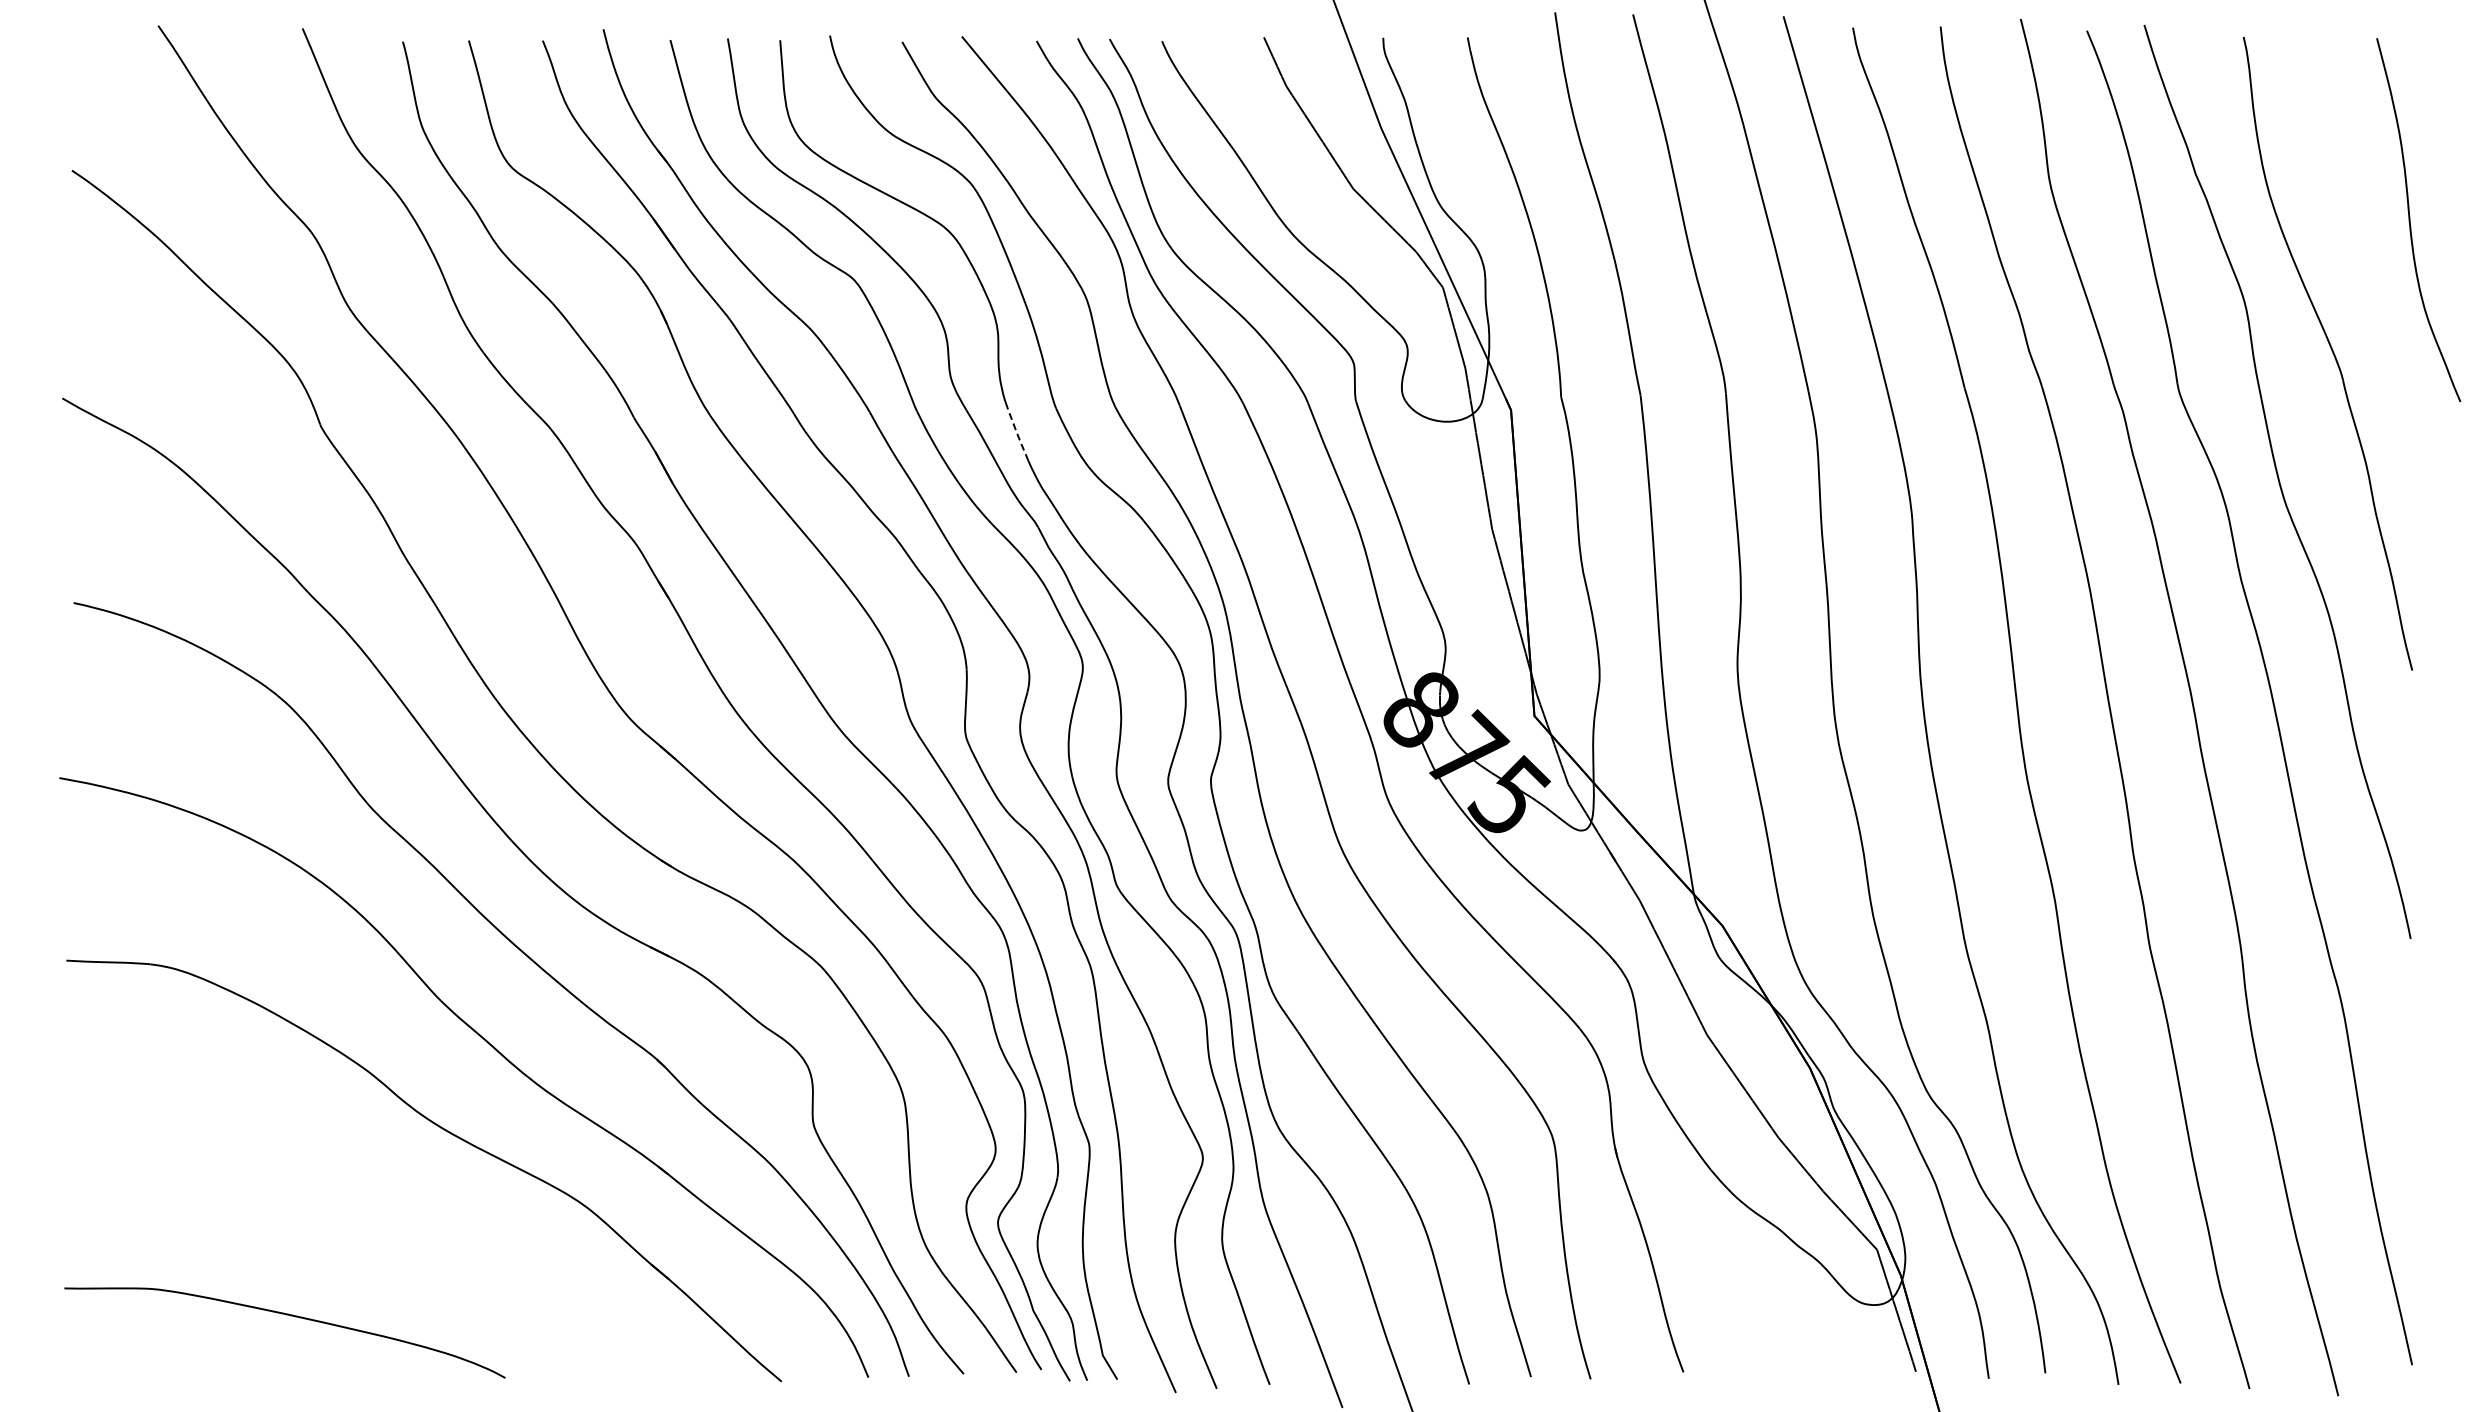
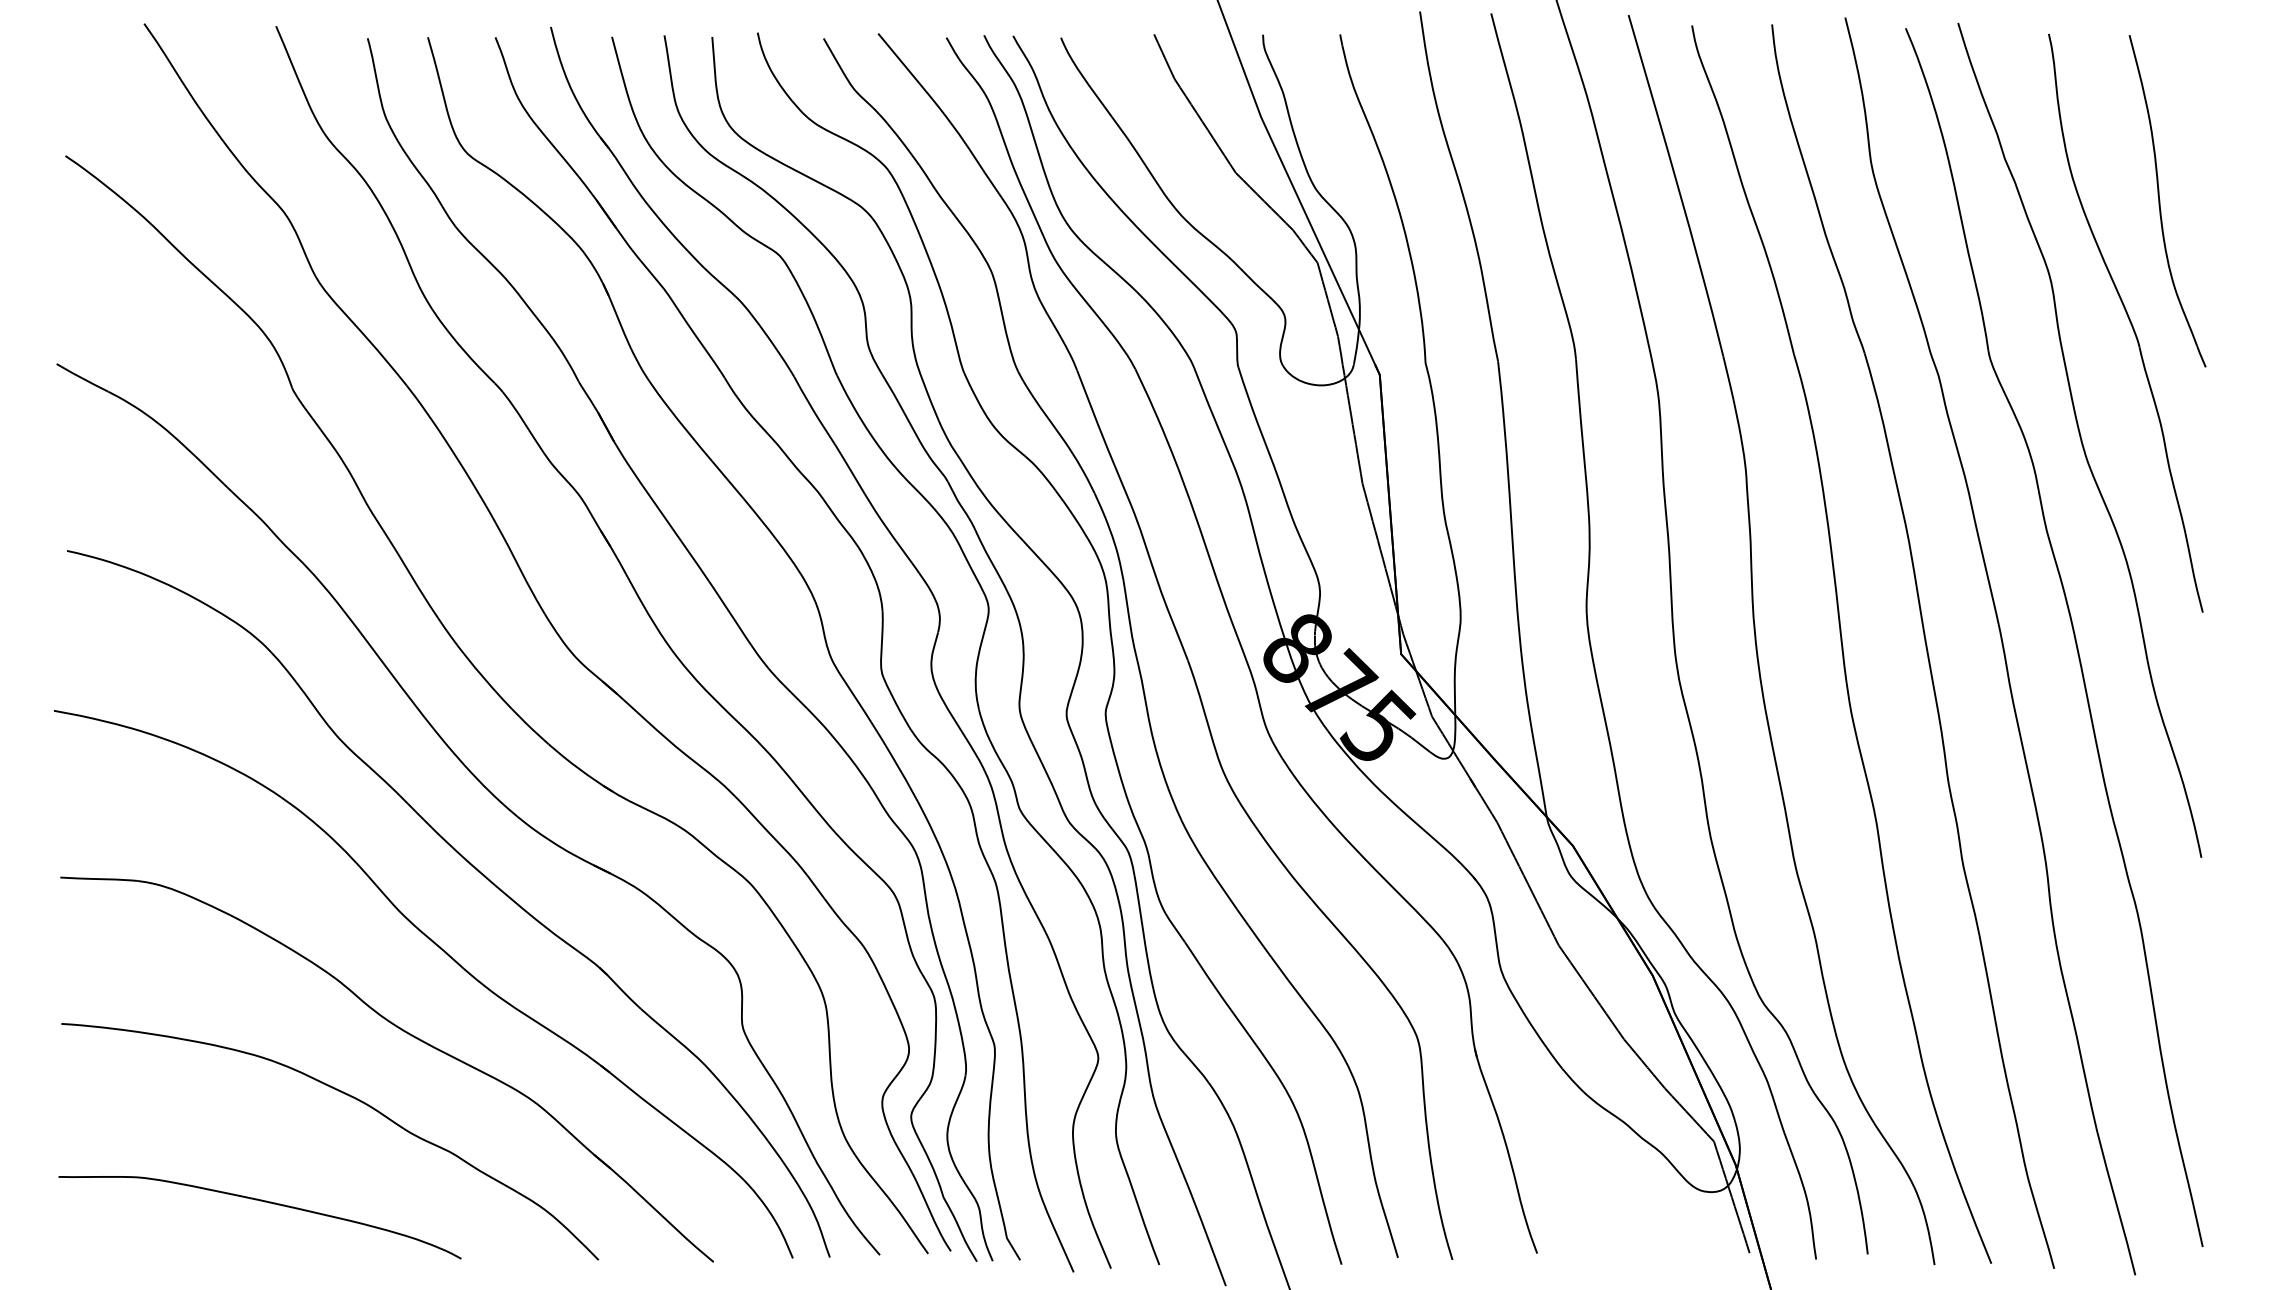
part: (2410, 220) -> (2160, 201), moved
line: (1017, 434) -> (929, 397), dashed -> solid
curve: (380, 1199) -> (347, 1095), added

